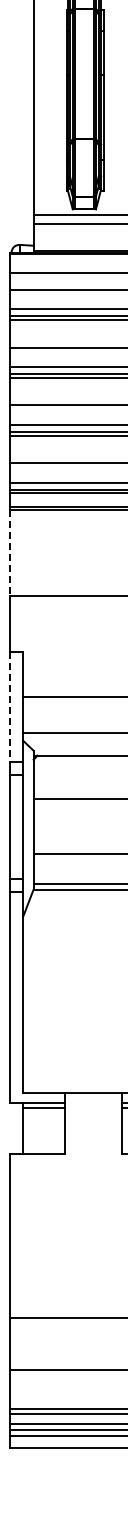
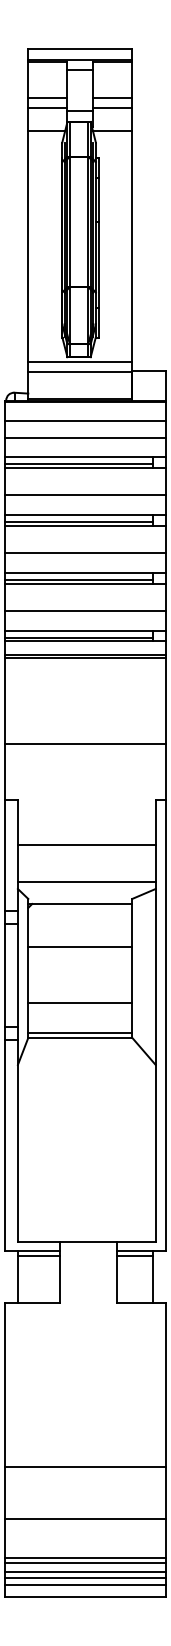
line: (9, 553) -> (4, 701), dashed -> solid
line: (9, 707) -> (4, 855), dashed -> solid

